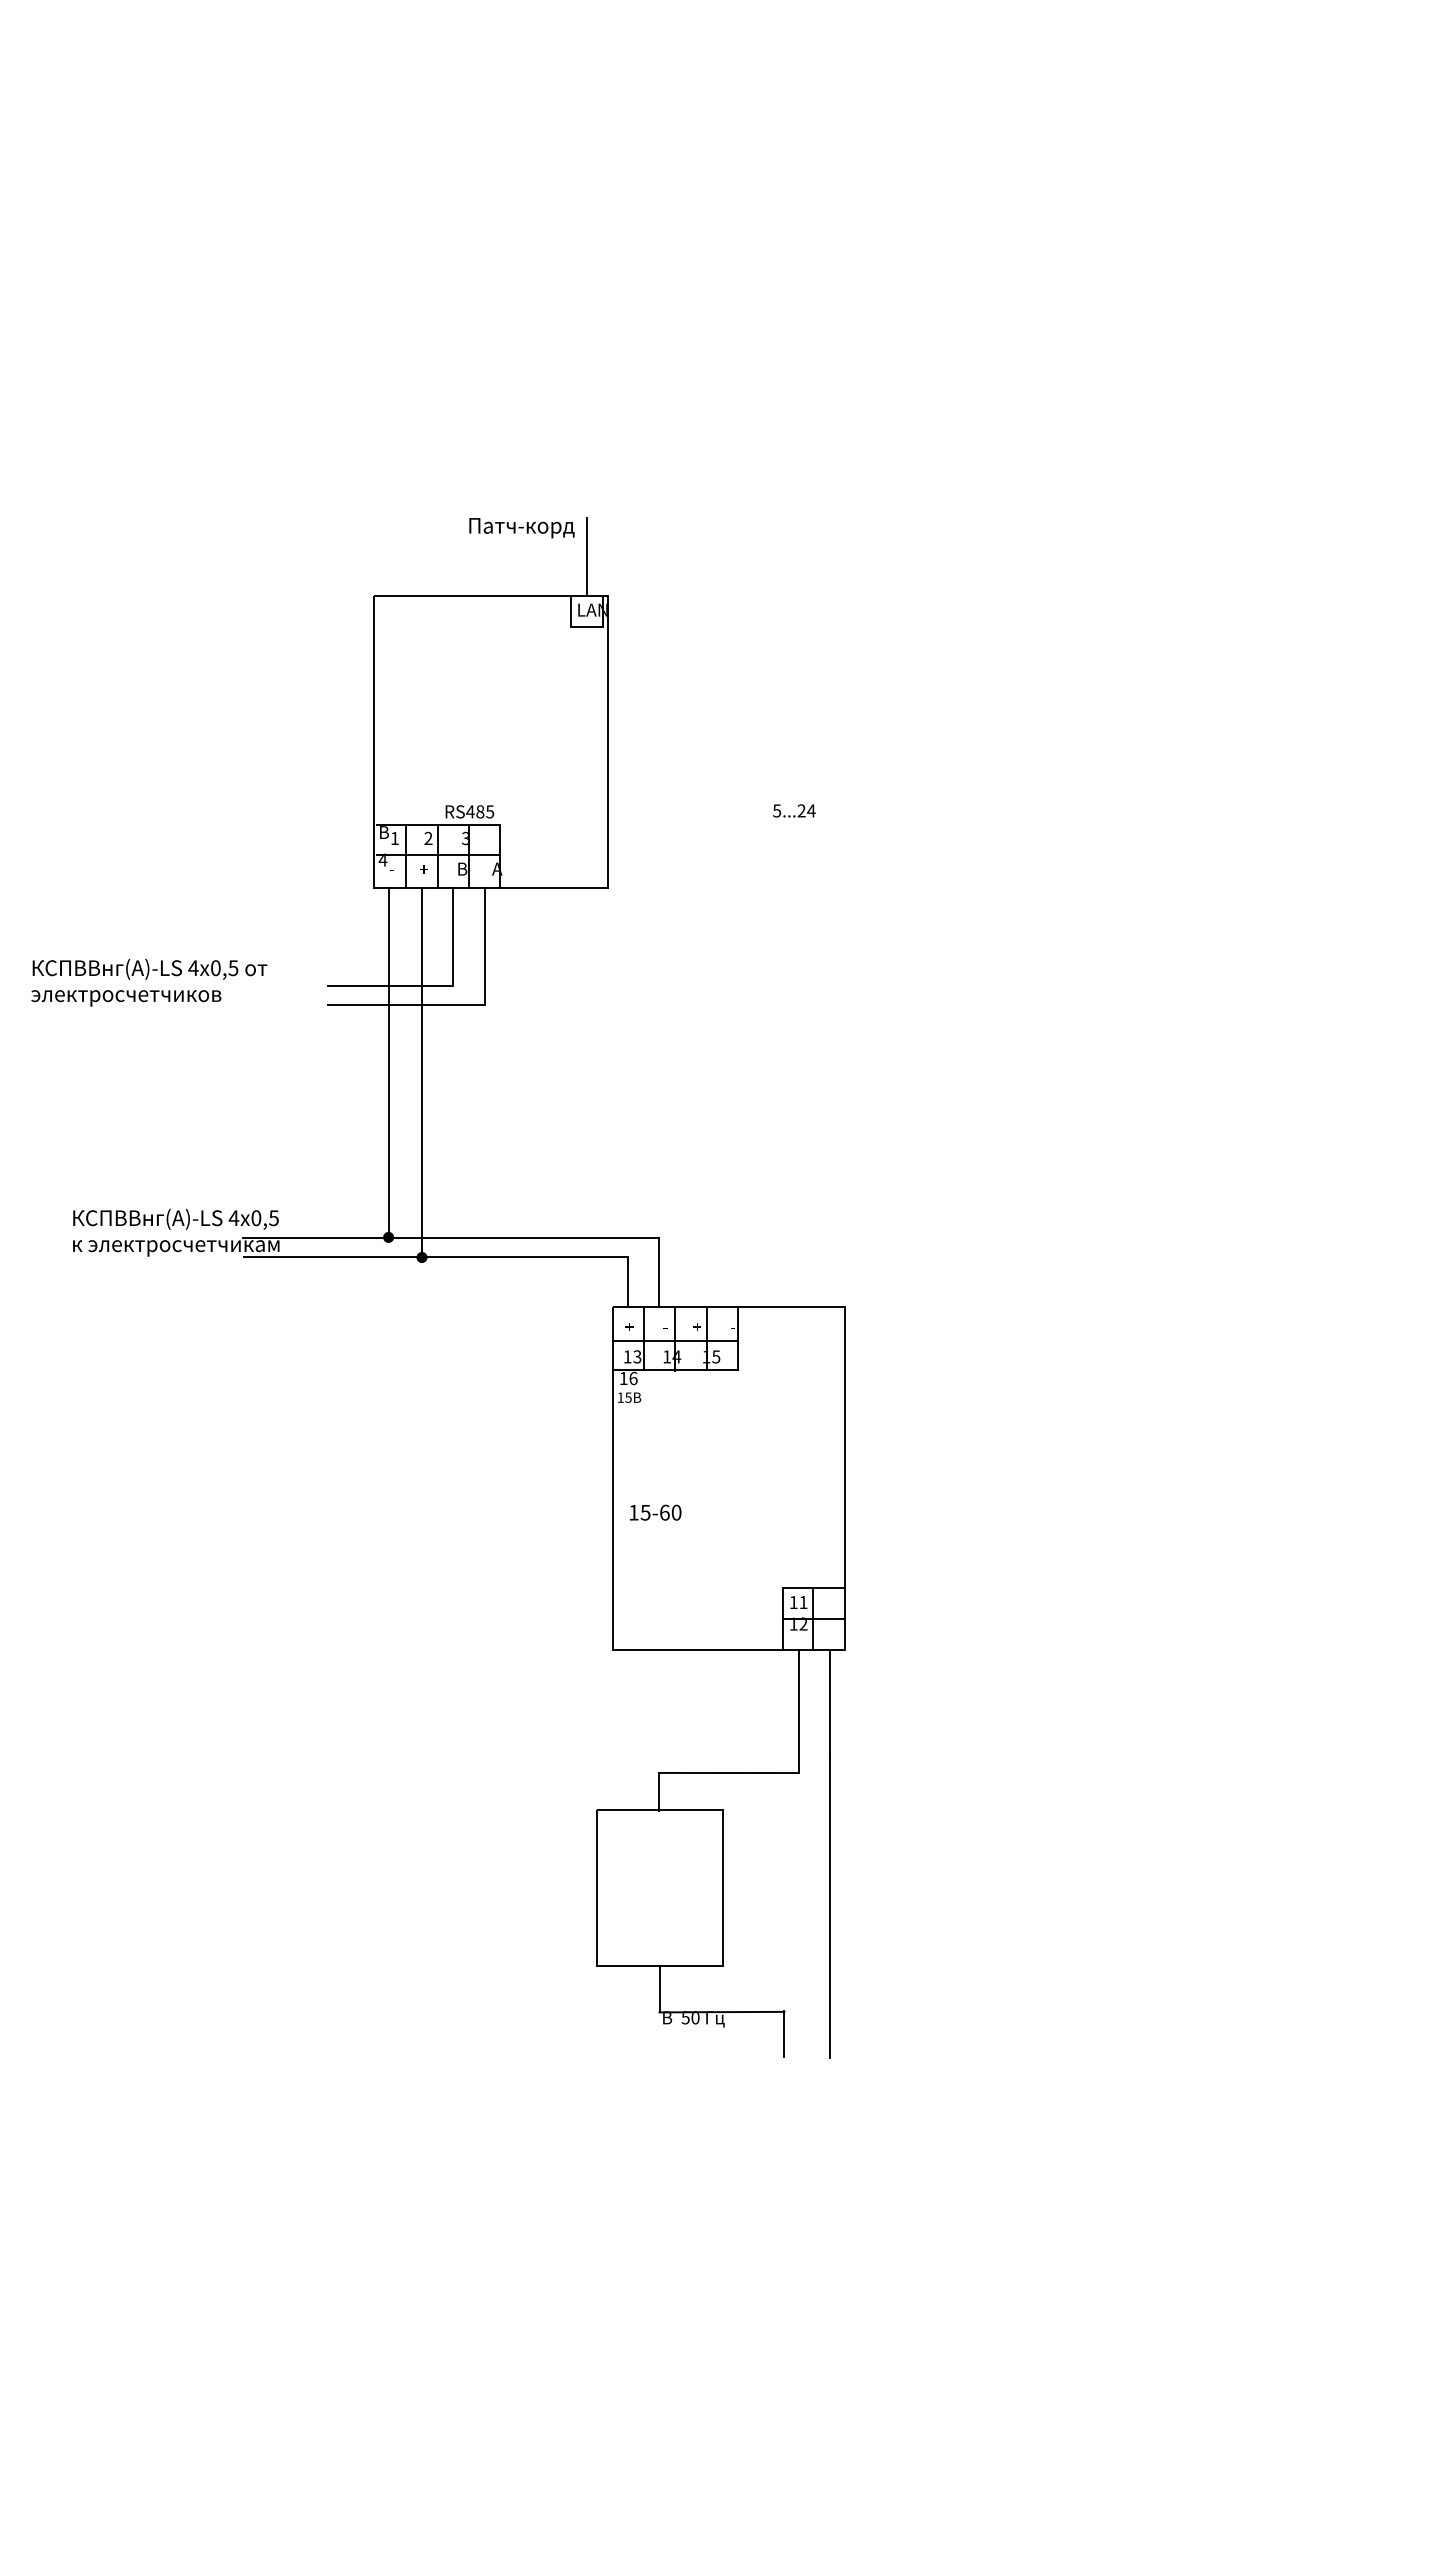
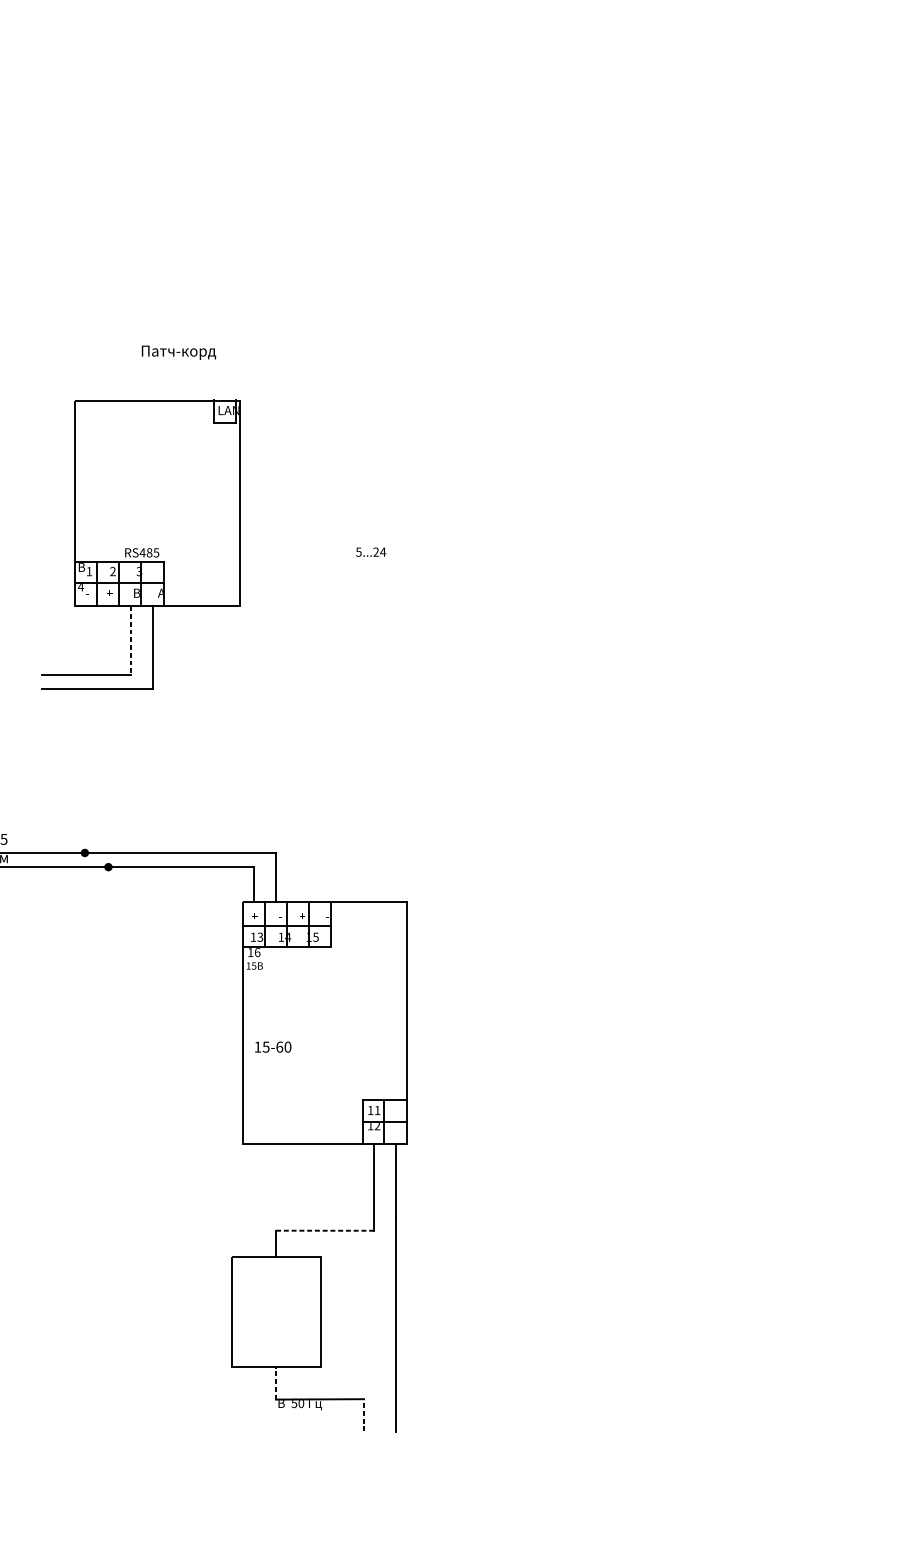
line: (587, 556) -> (225, 372), removed
line: (453, 936) -> (130, 640), solid -> dashed
line: (388, 1061) -> (84, 728), removed
line: (422, 1071) -> (108, 735), removed
line: (728, 1773) -> (324, 1231), solid -> dashed
line: (659, 1988) -> (275, 1382), solid -> dashed
line: (783, 2033) -> (363, 1414), solid -> dashed

